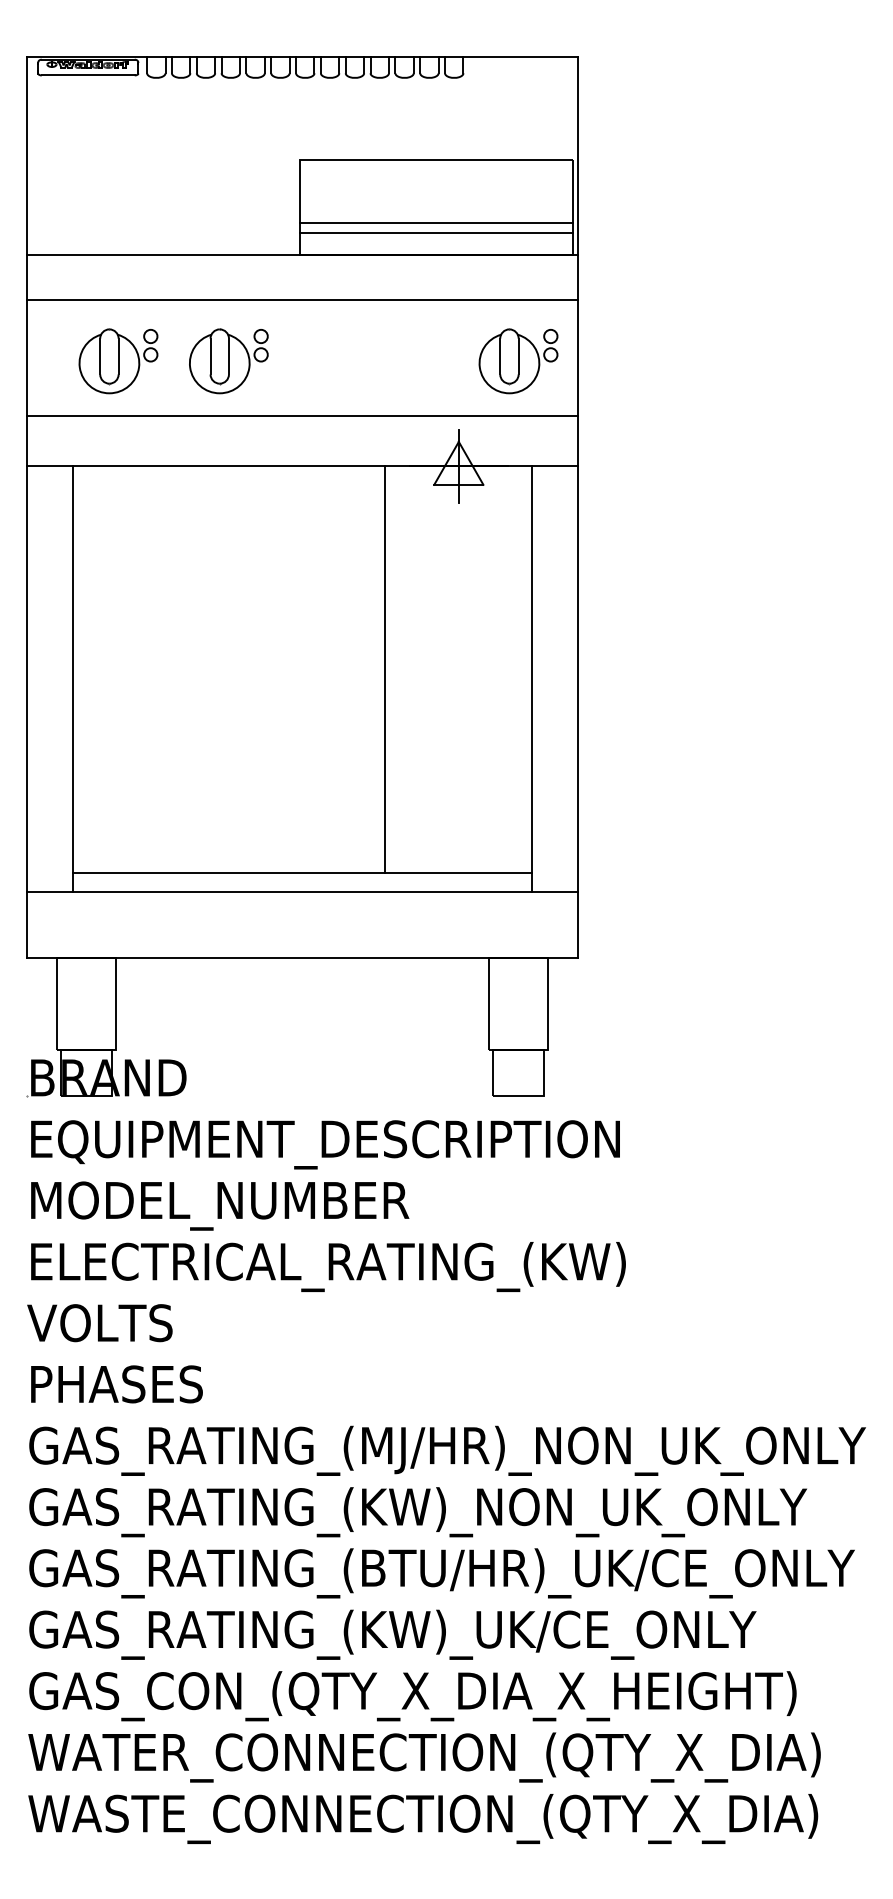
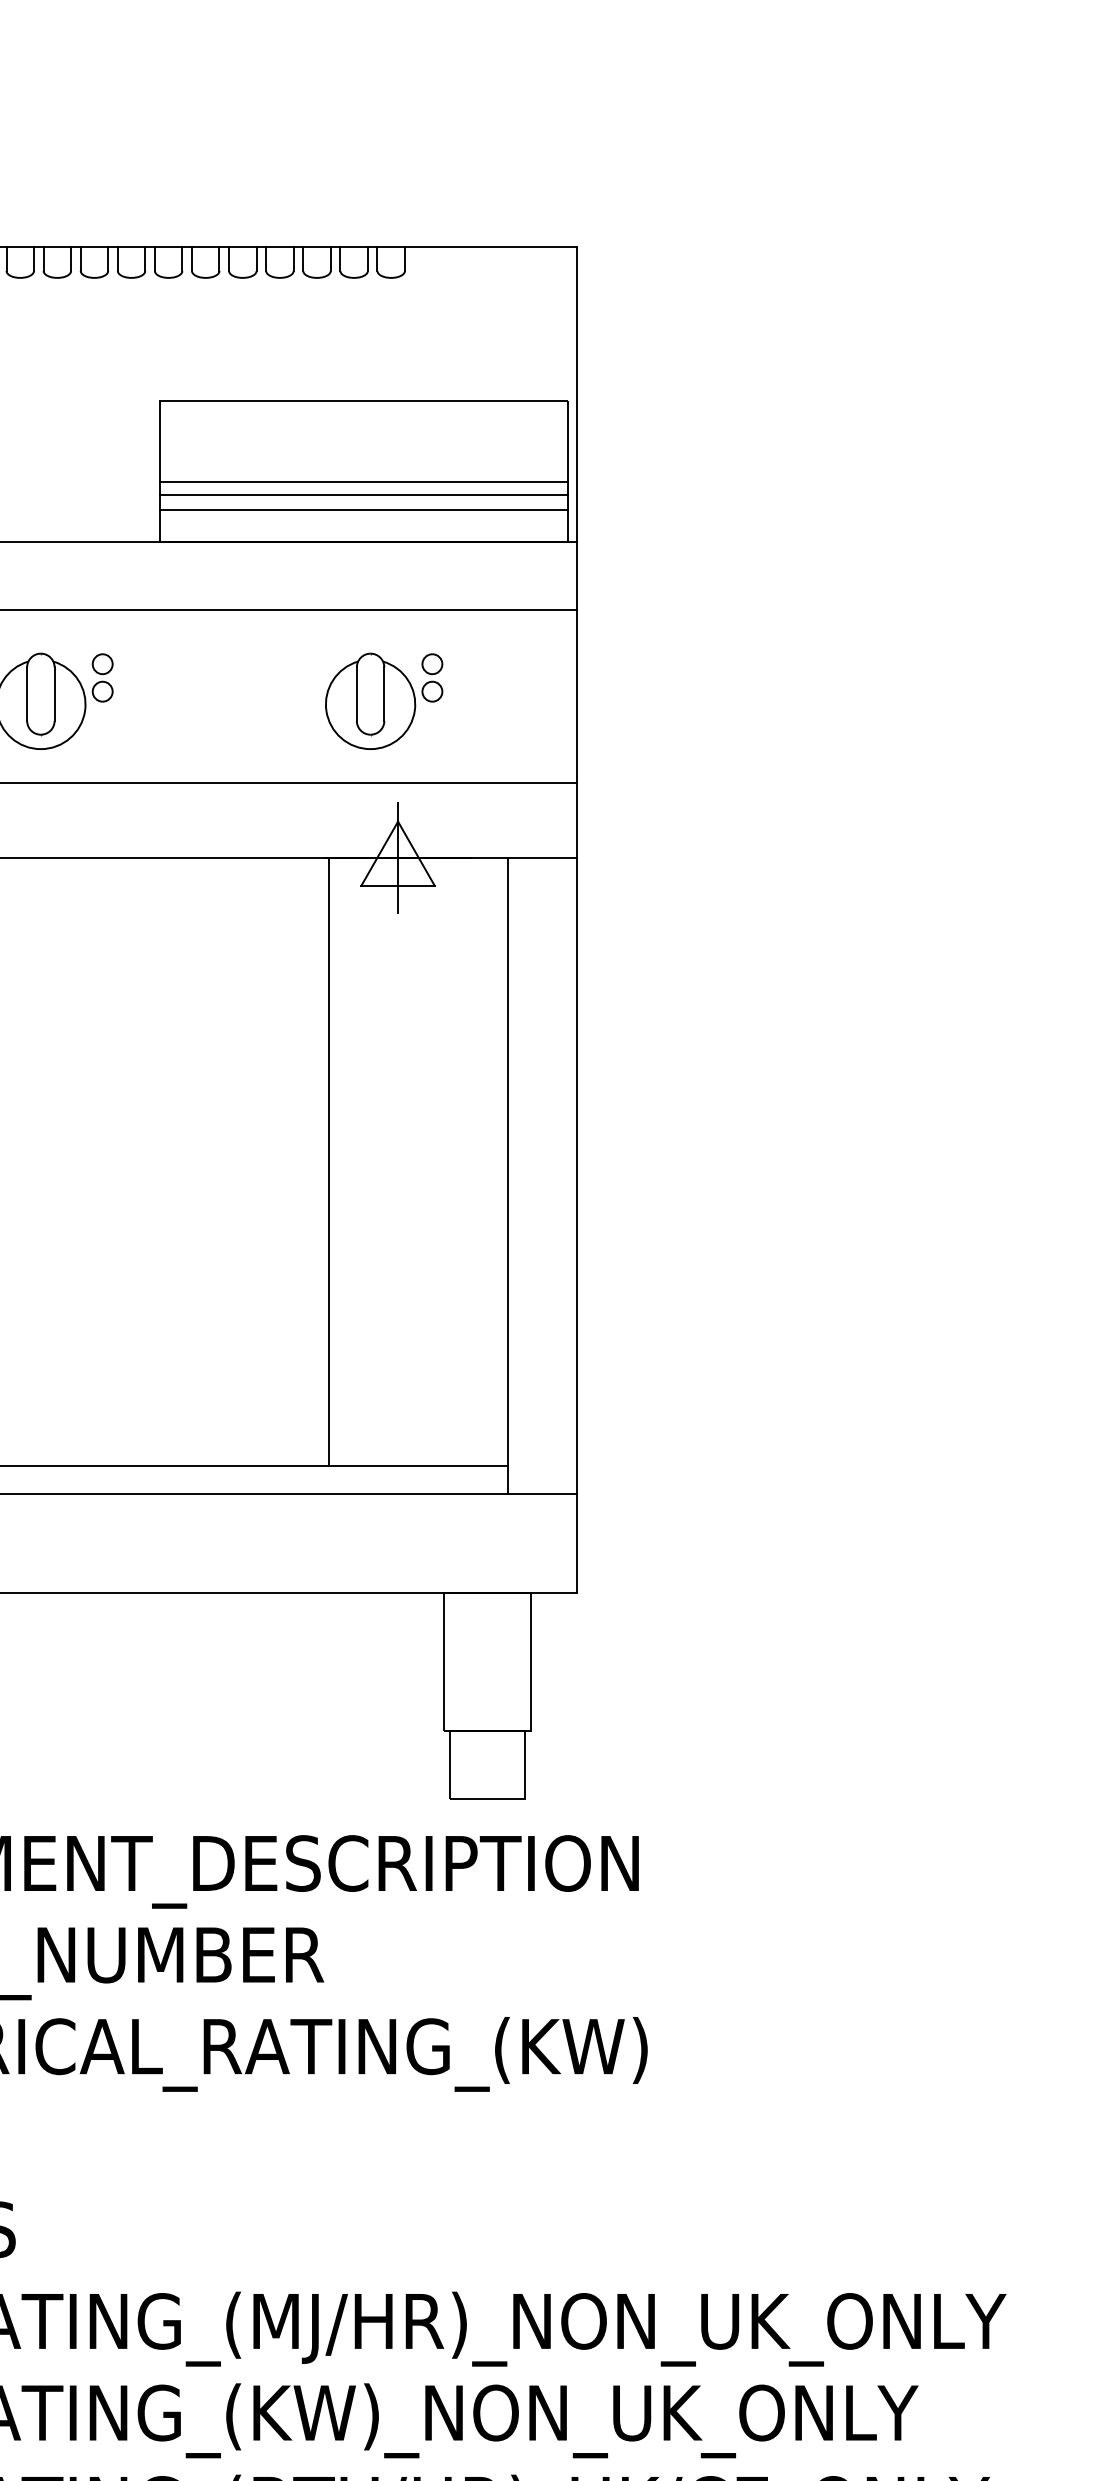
line: (435, 214) -> (363, 481), added
part: (518, 361) -> (384, 701), moved
line: (385, 669) -> (328, 1161), moved

